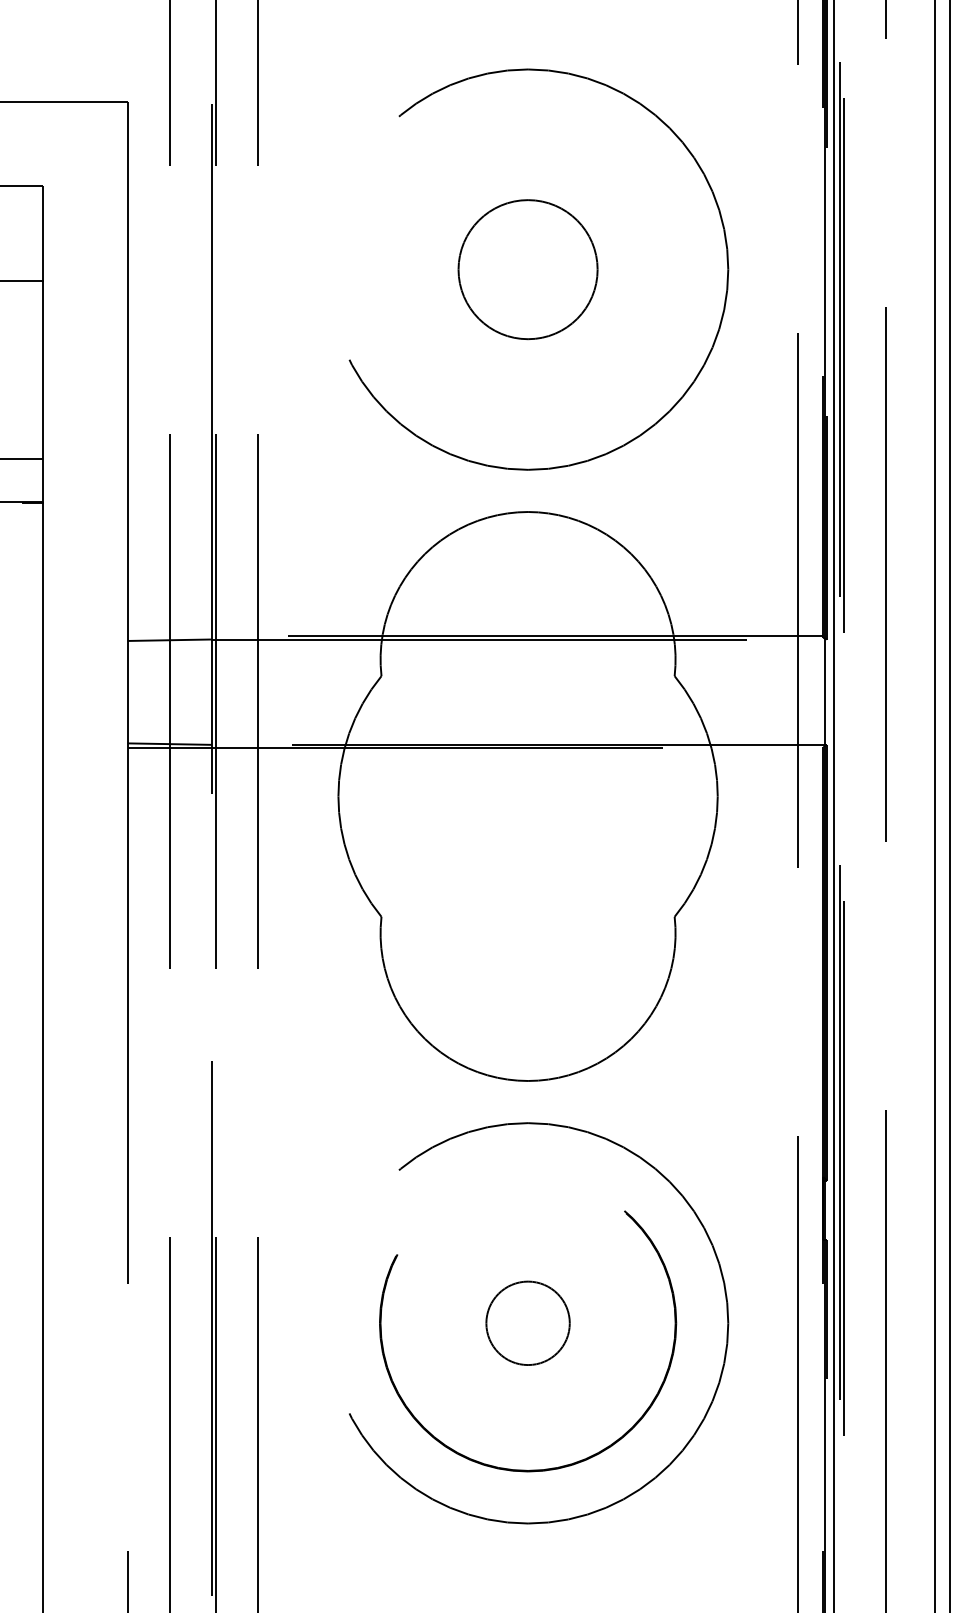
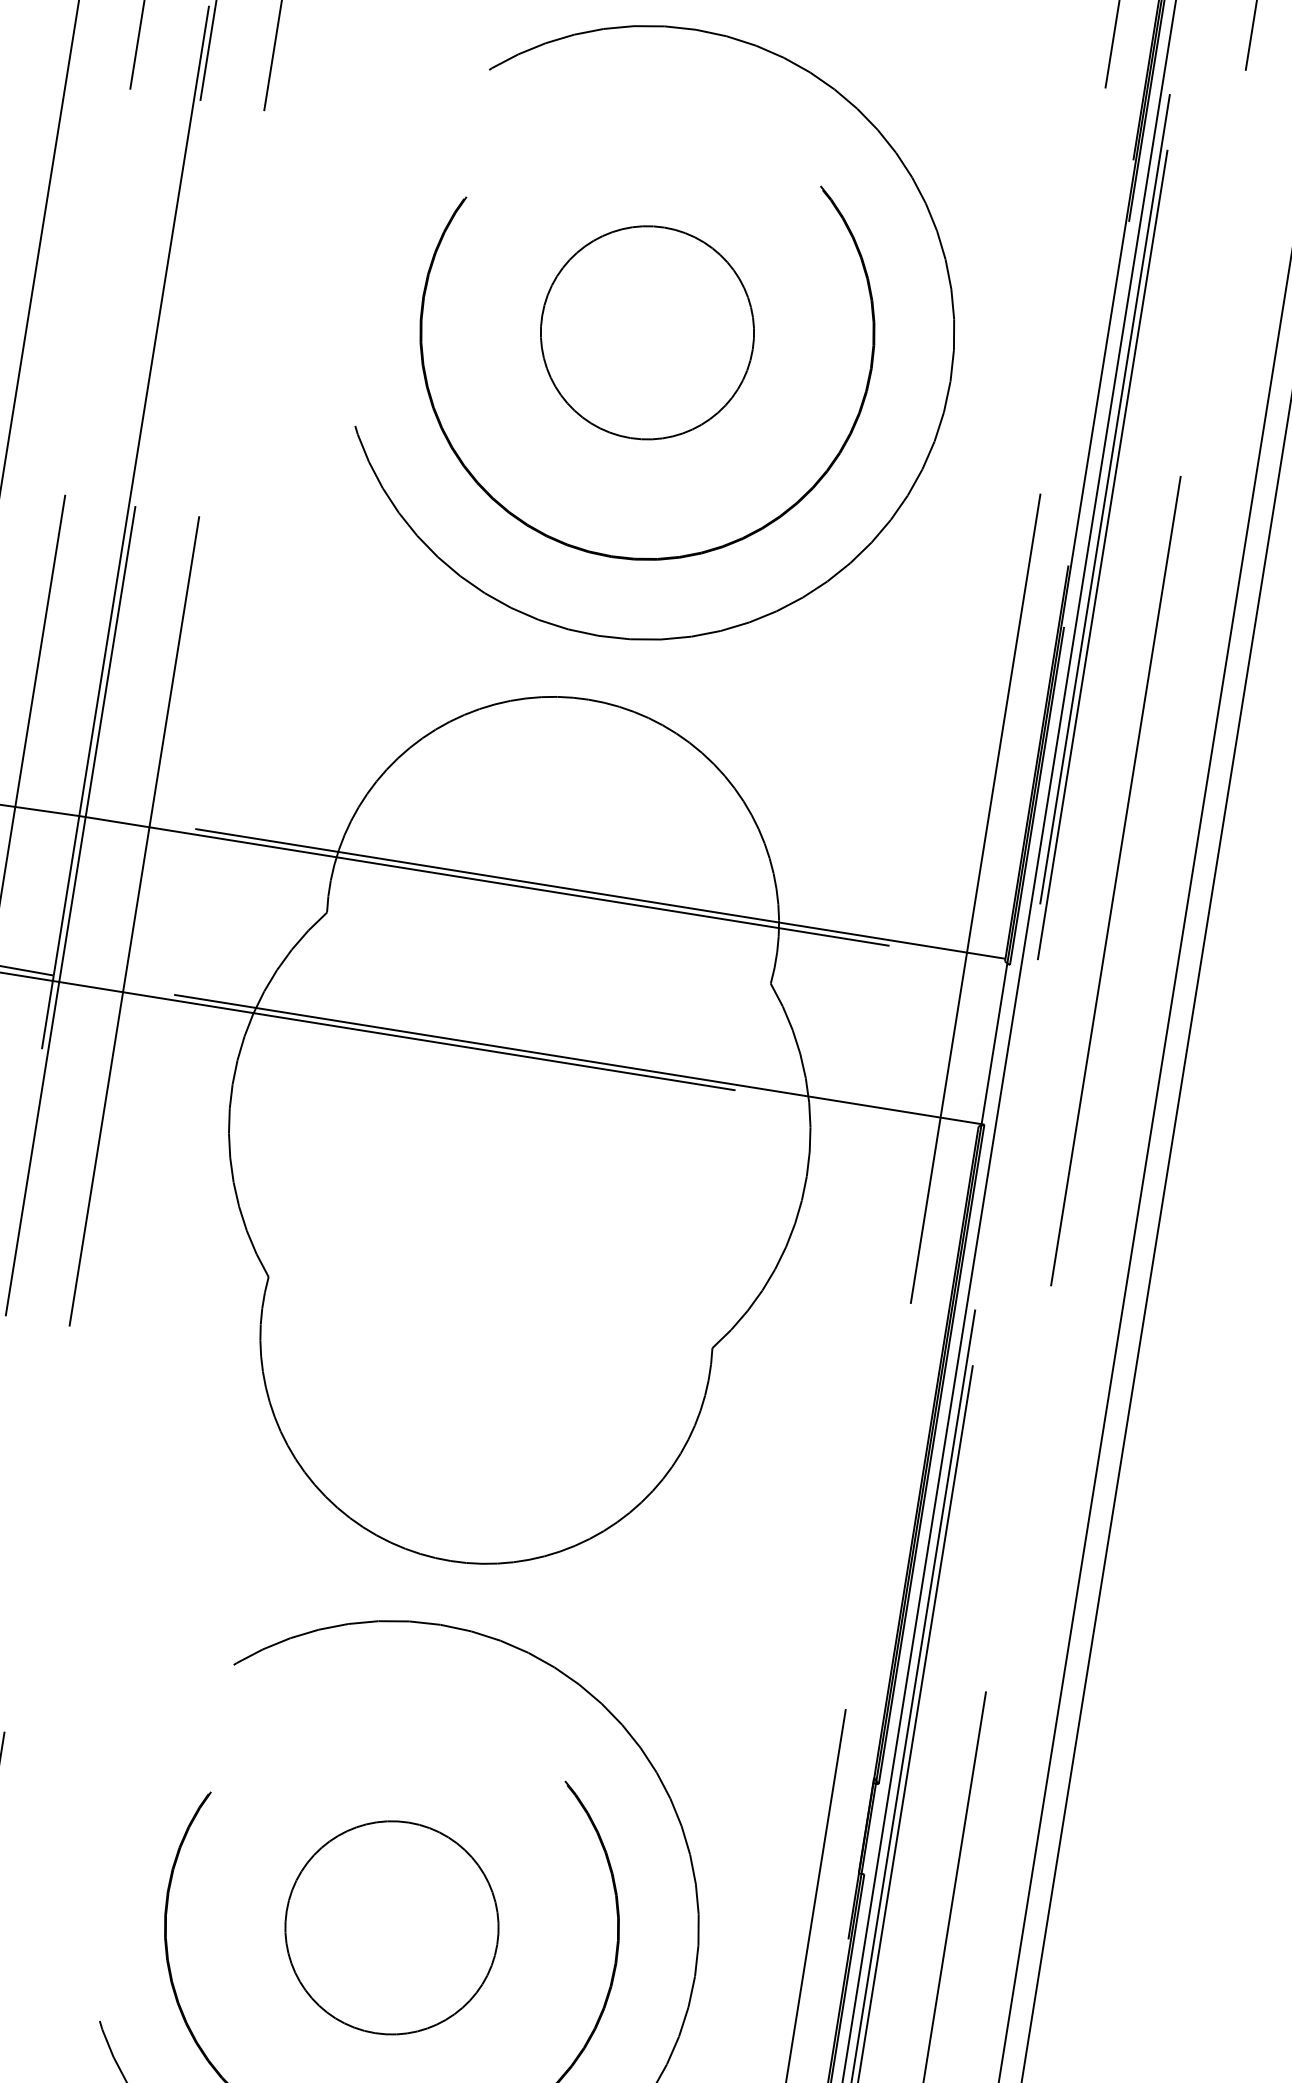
part: (536, 415) -> (624, 555), added
circle: (527, 1322) -> (391, 1926), size x1.67

